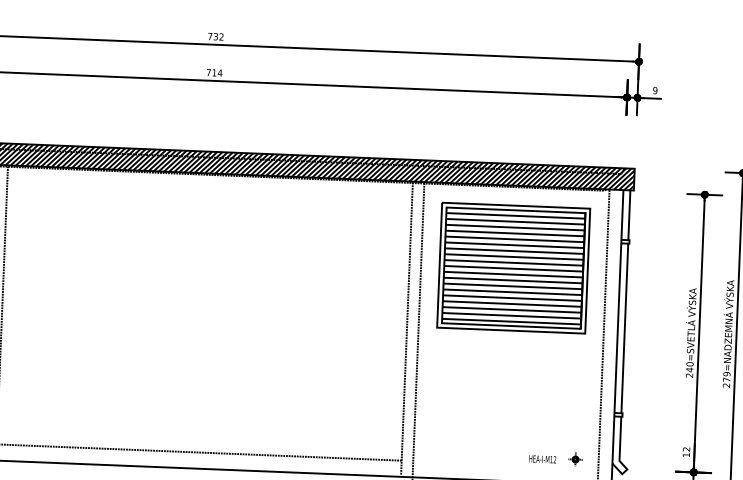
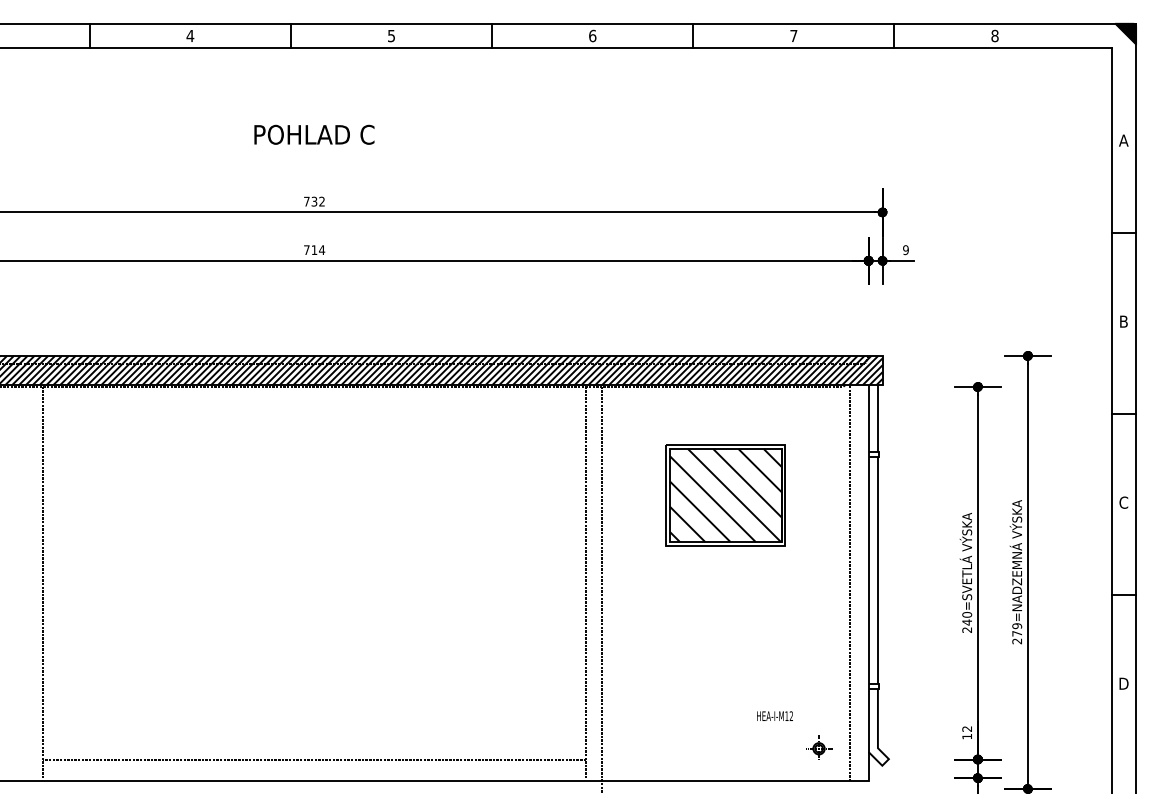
part: (513, 268) -> (725, 495), size x0.6
text: (542, 458) -> (774, 715), moved
part: (575, 459) -> (818, 748), size x1.4

